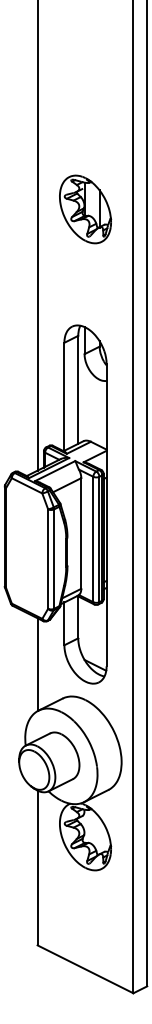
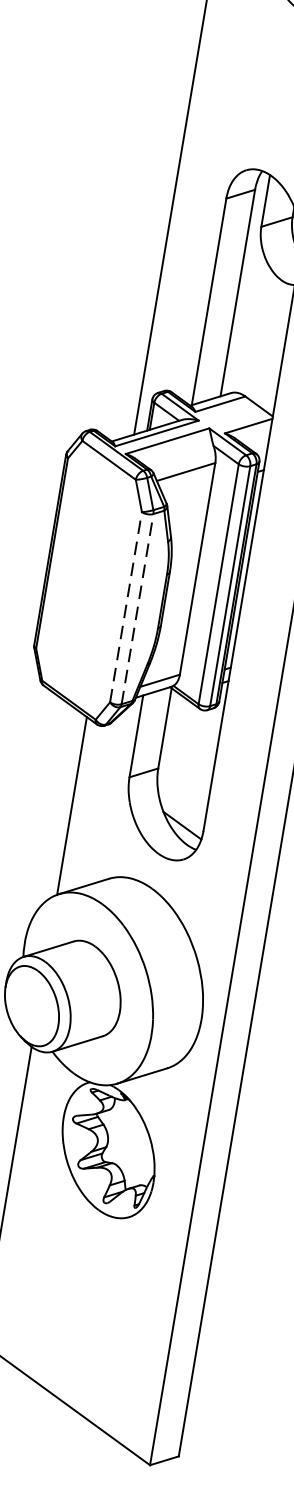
line: (48, 559) -> (126, 608), solid -> dashed
line: (54, 559) -> (138, 610), solid -> dashed

